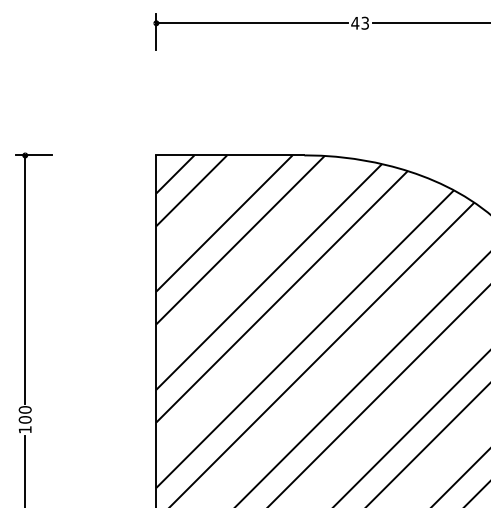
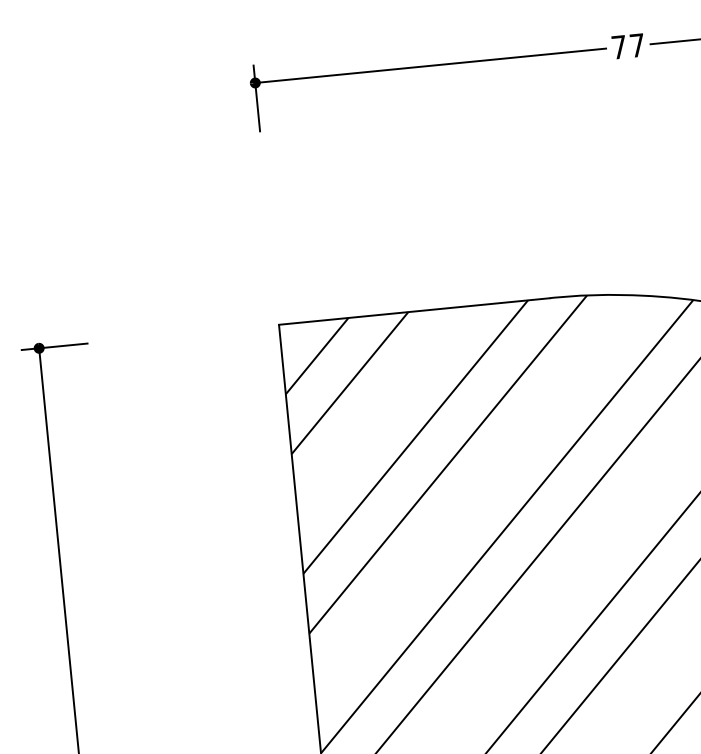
text: (359, 22) -> (626, 45), 43 -> 77

